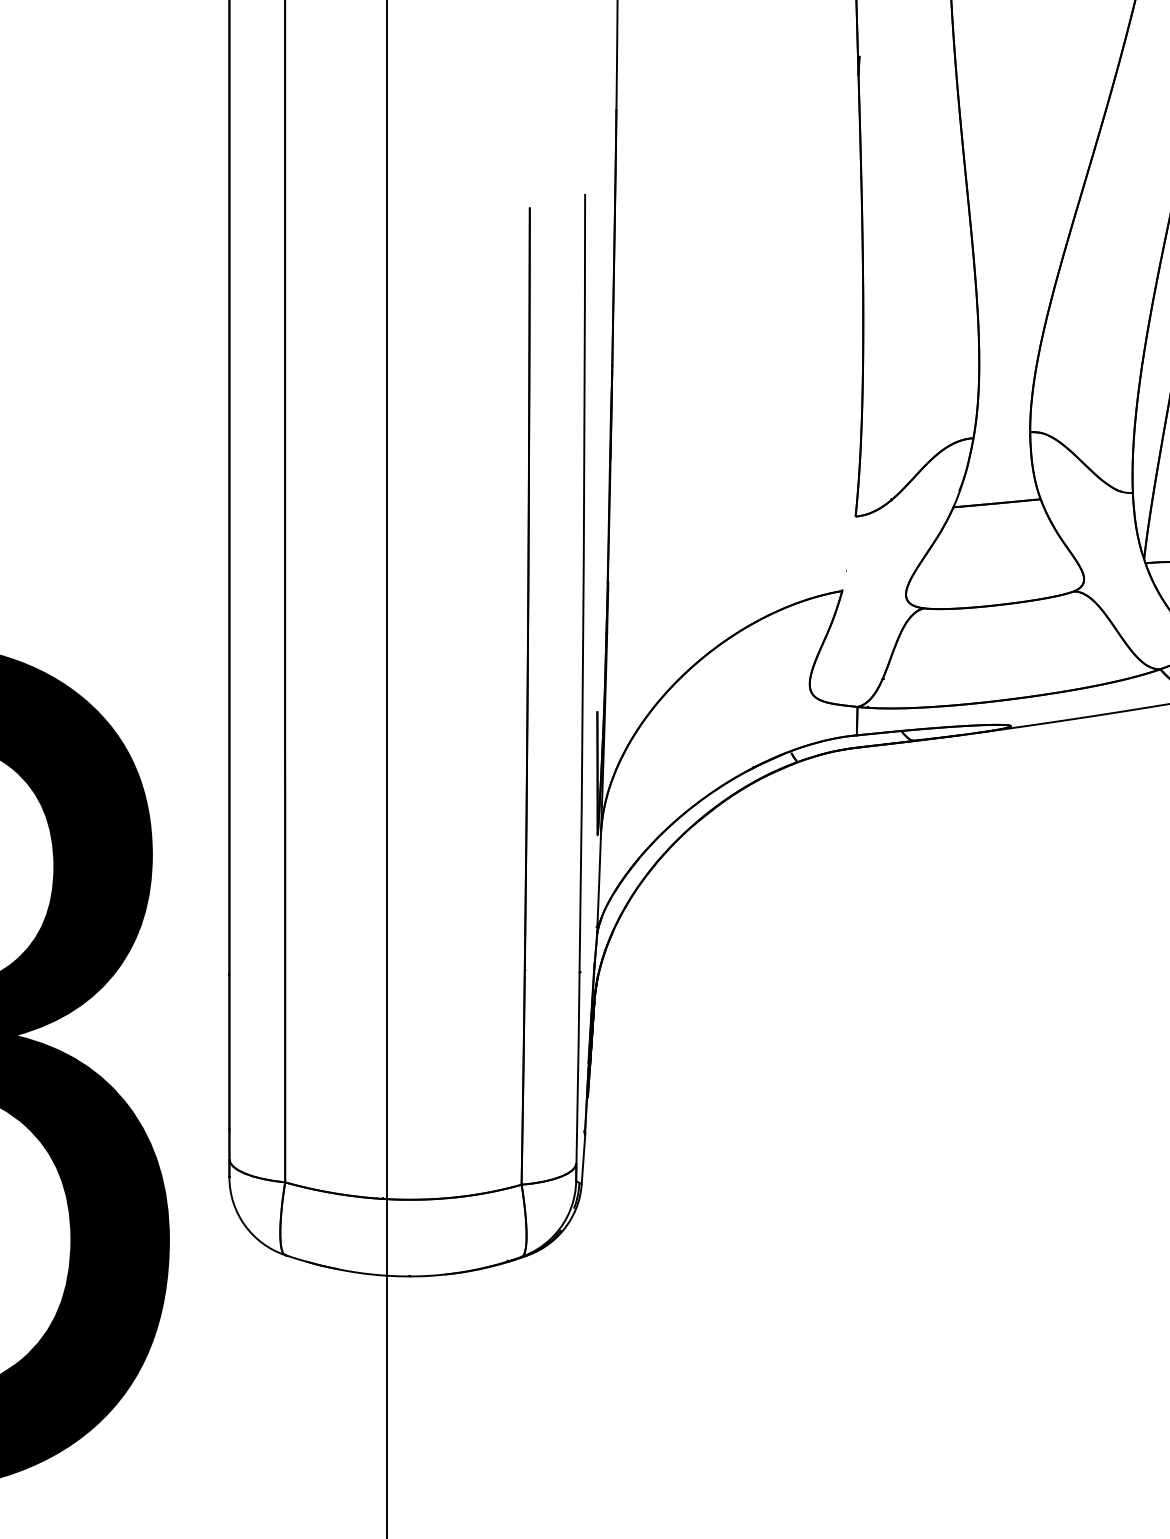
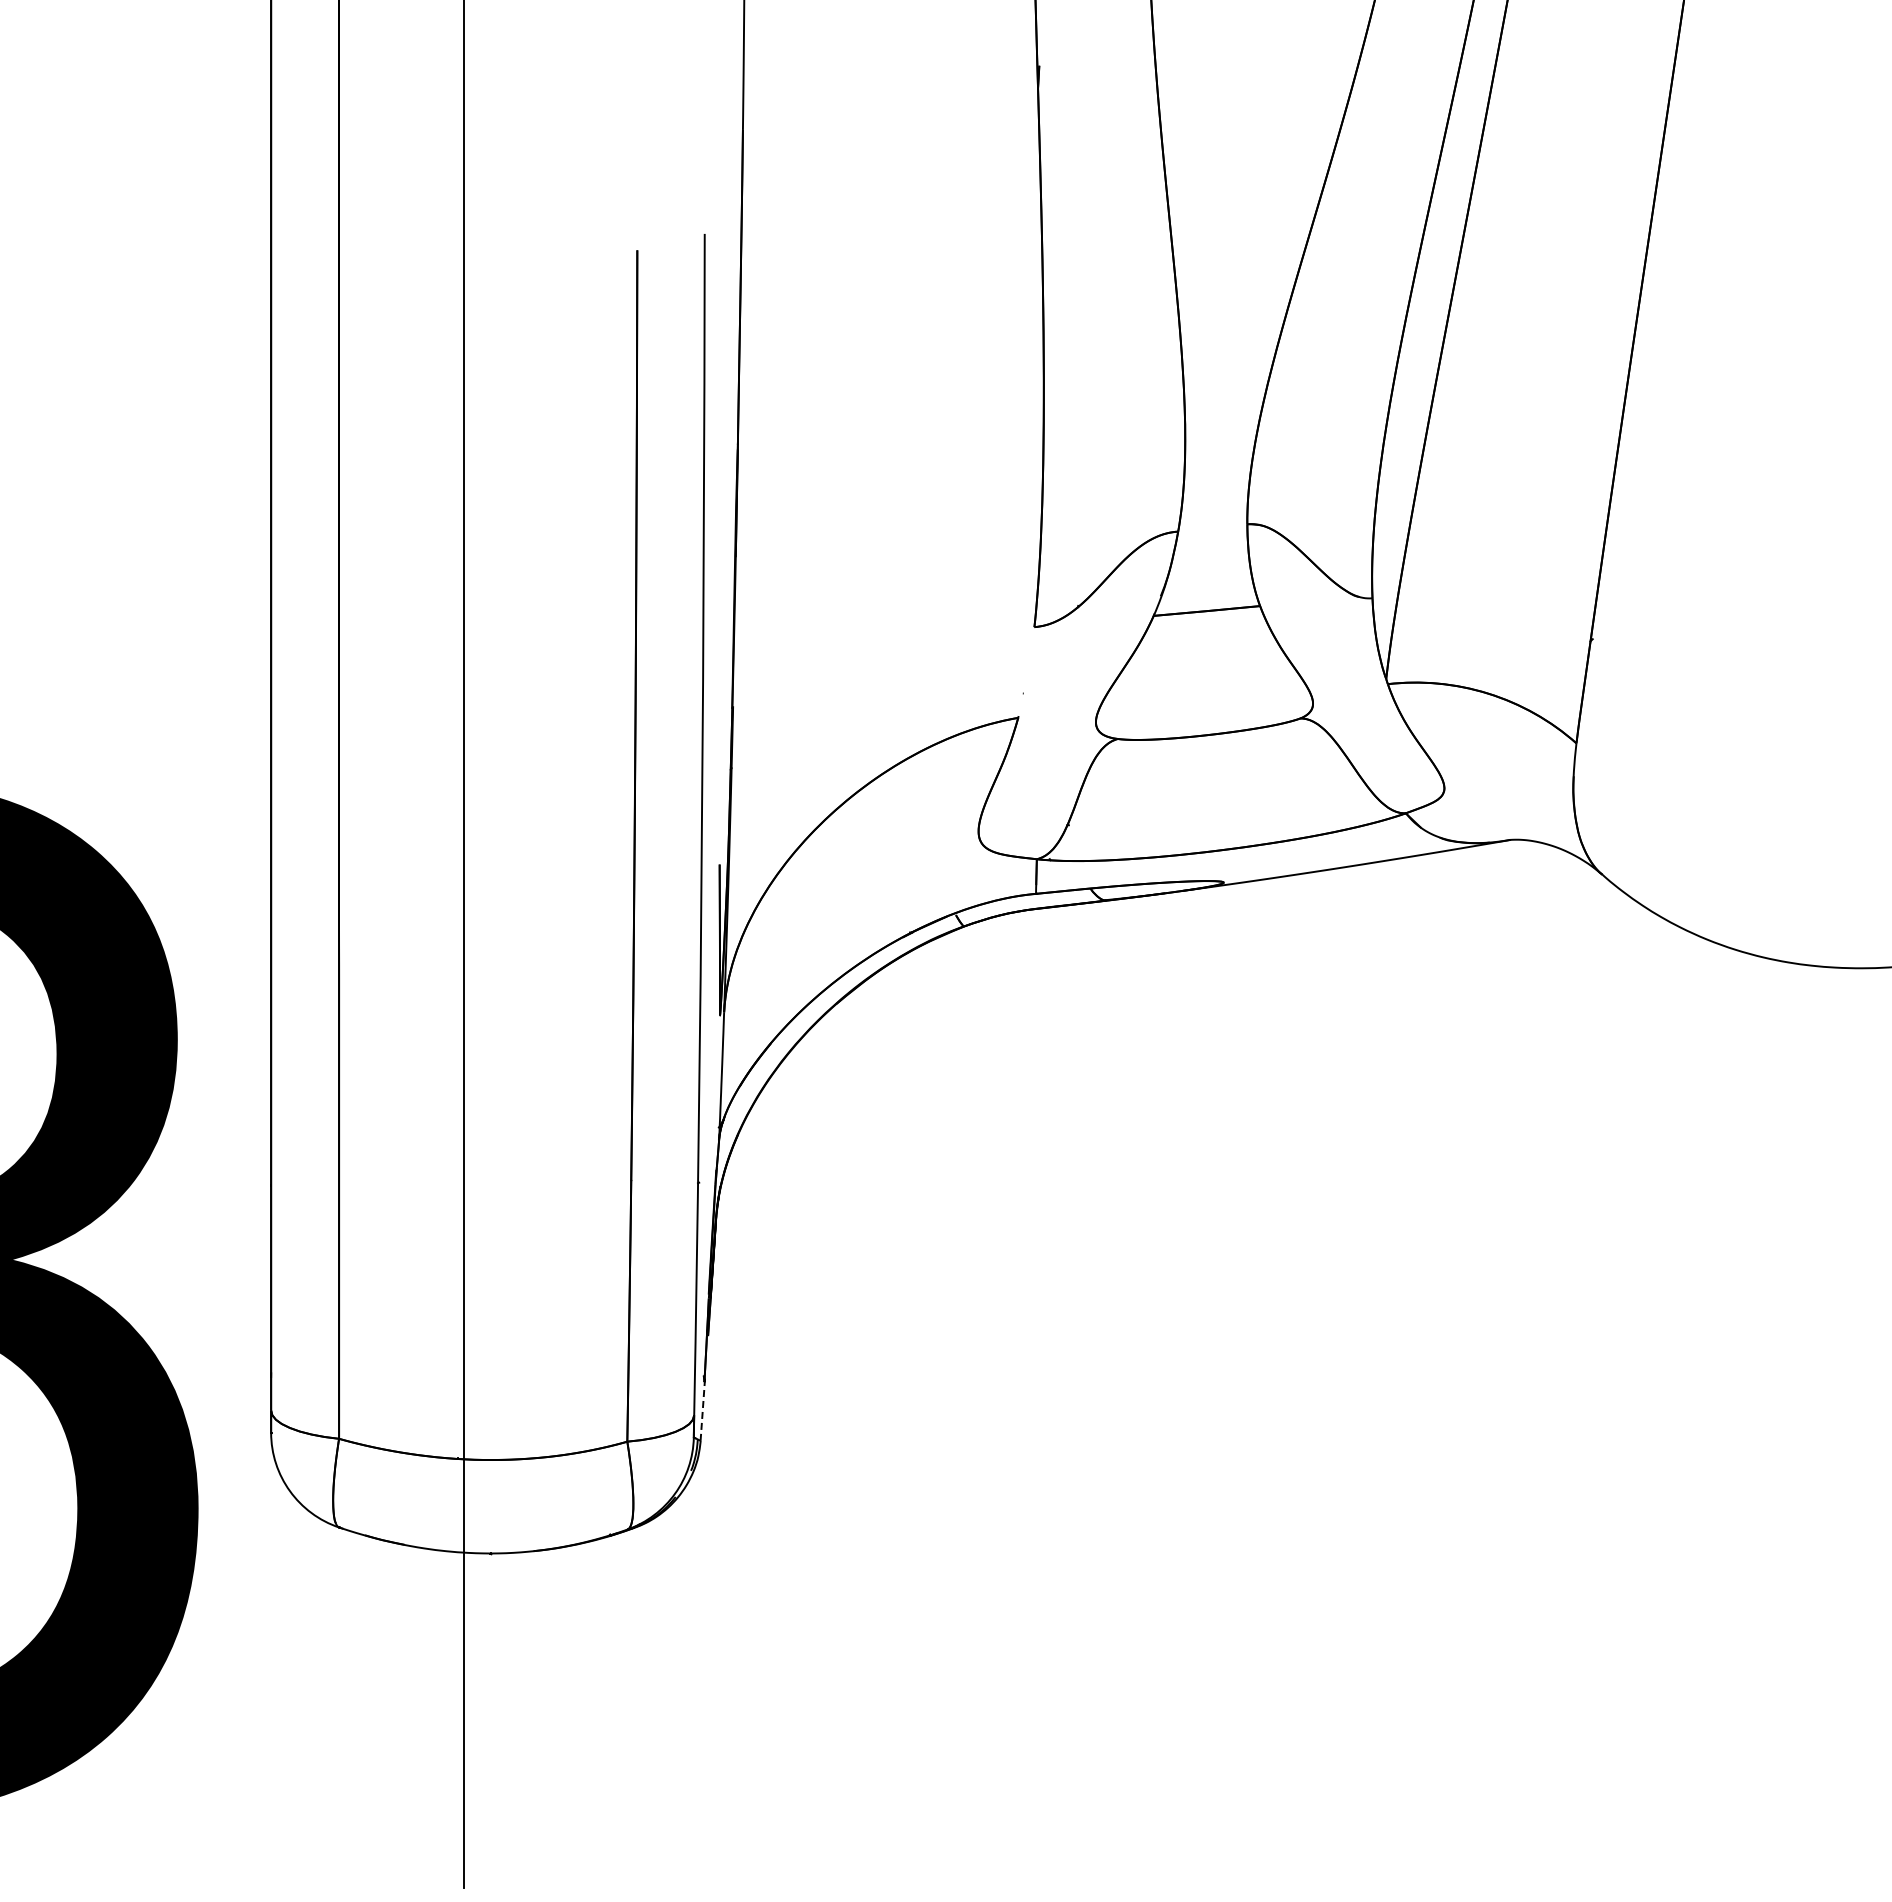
line: (583, 1158) -> (702, 1409), solid -> dashed

